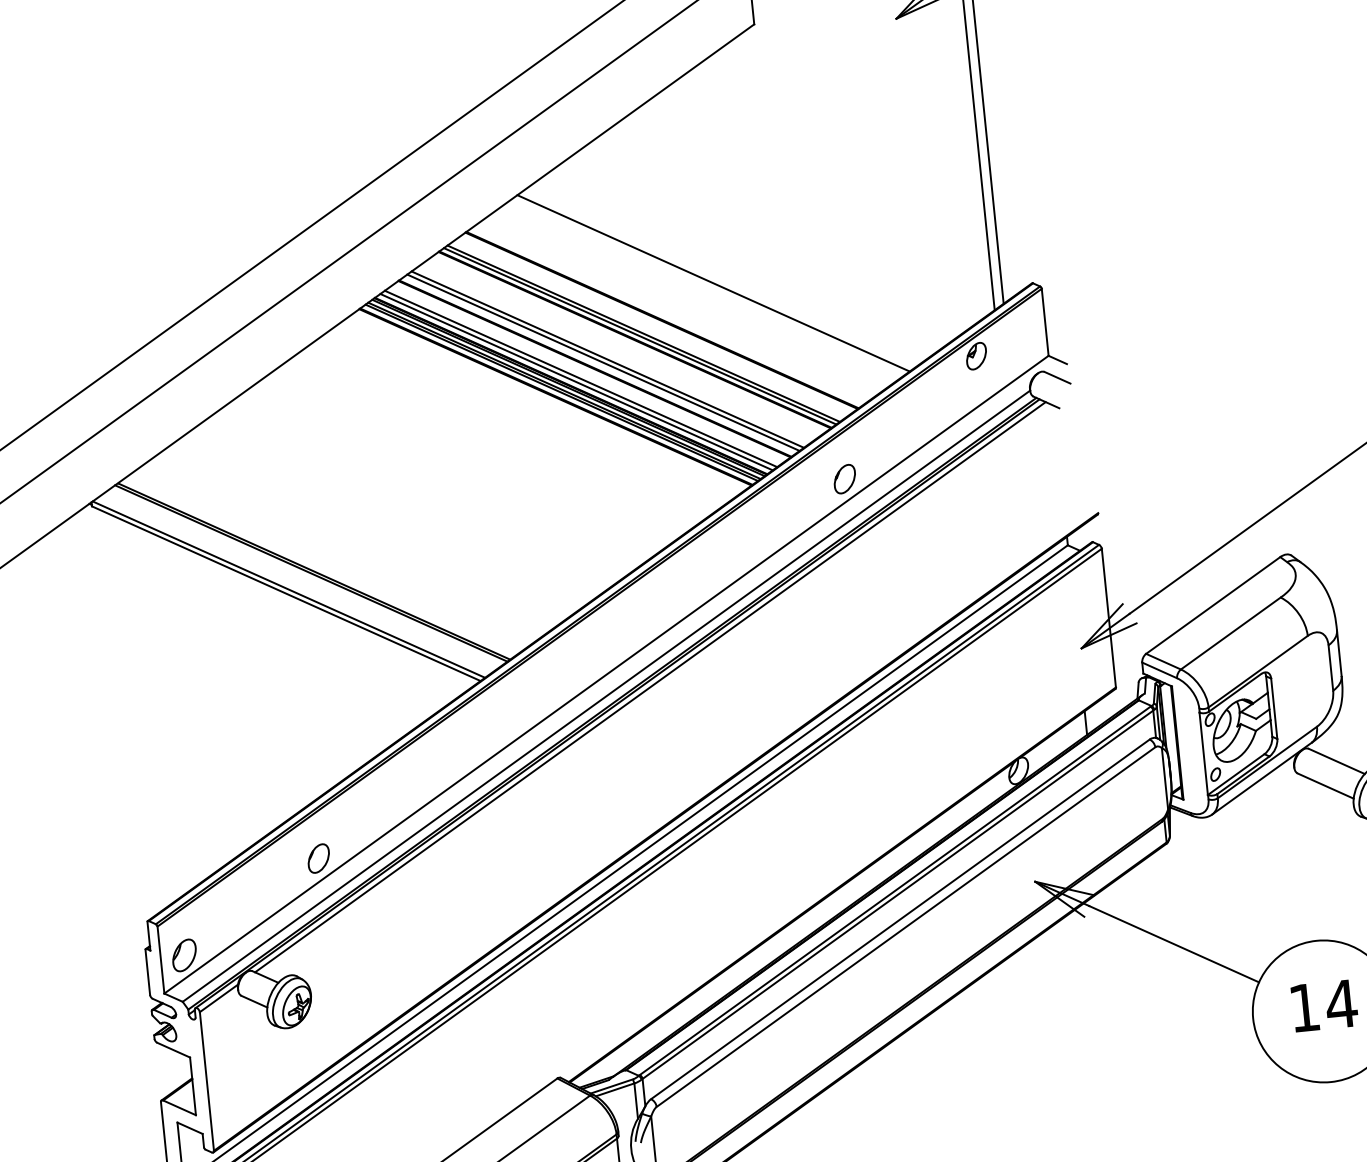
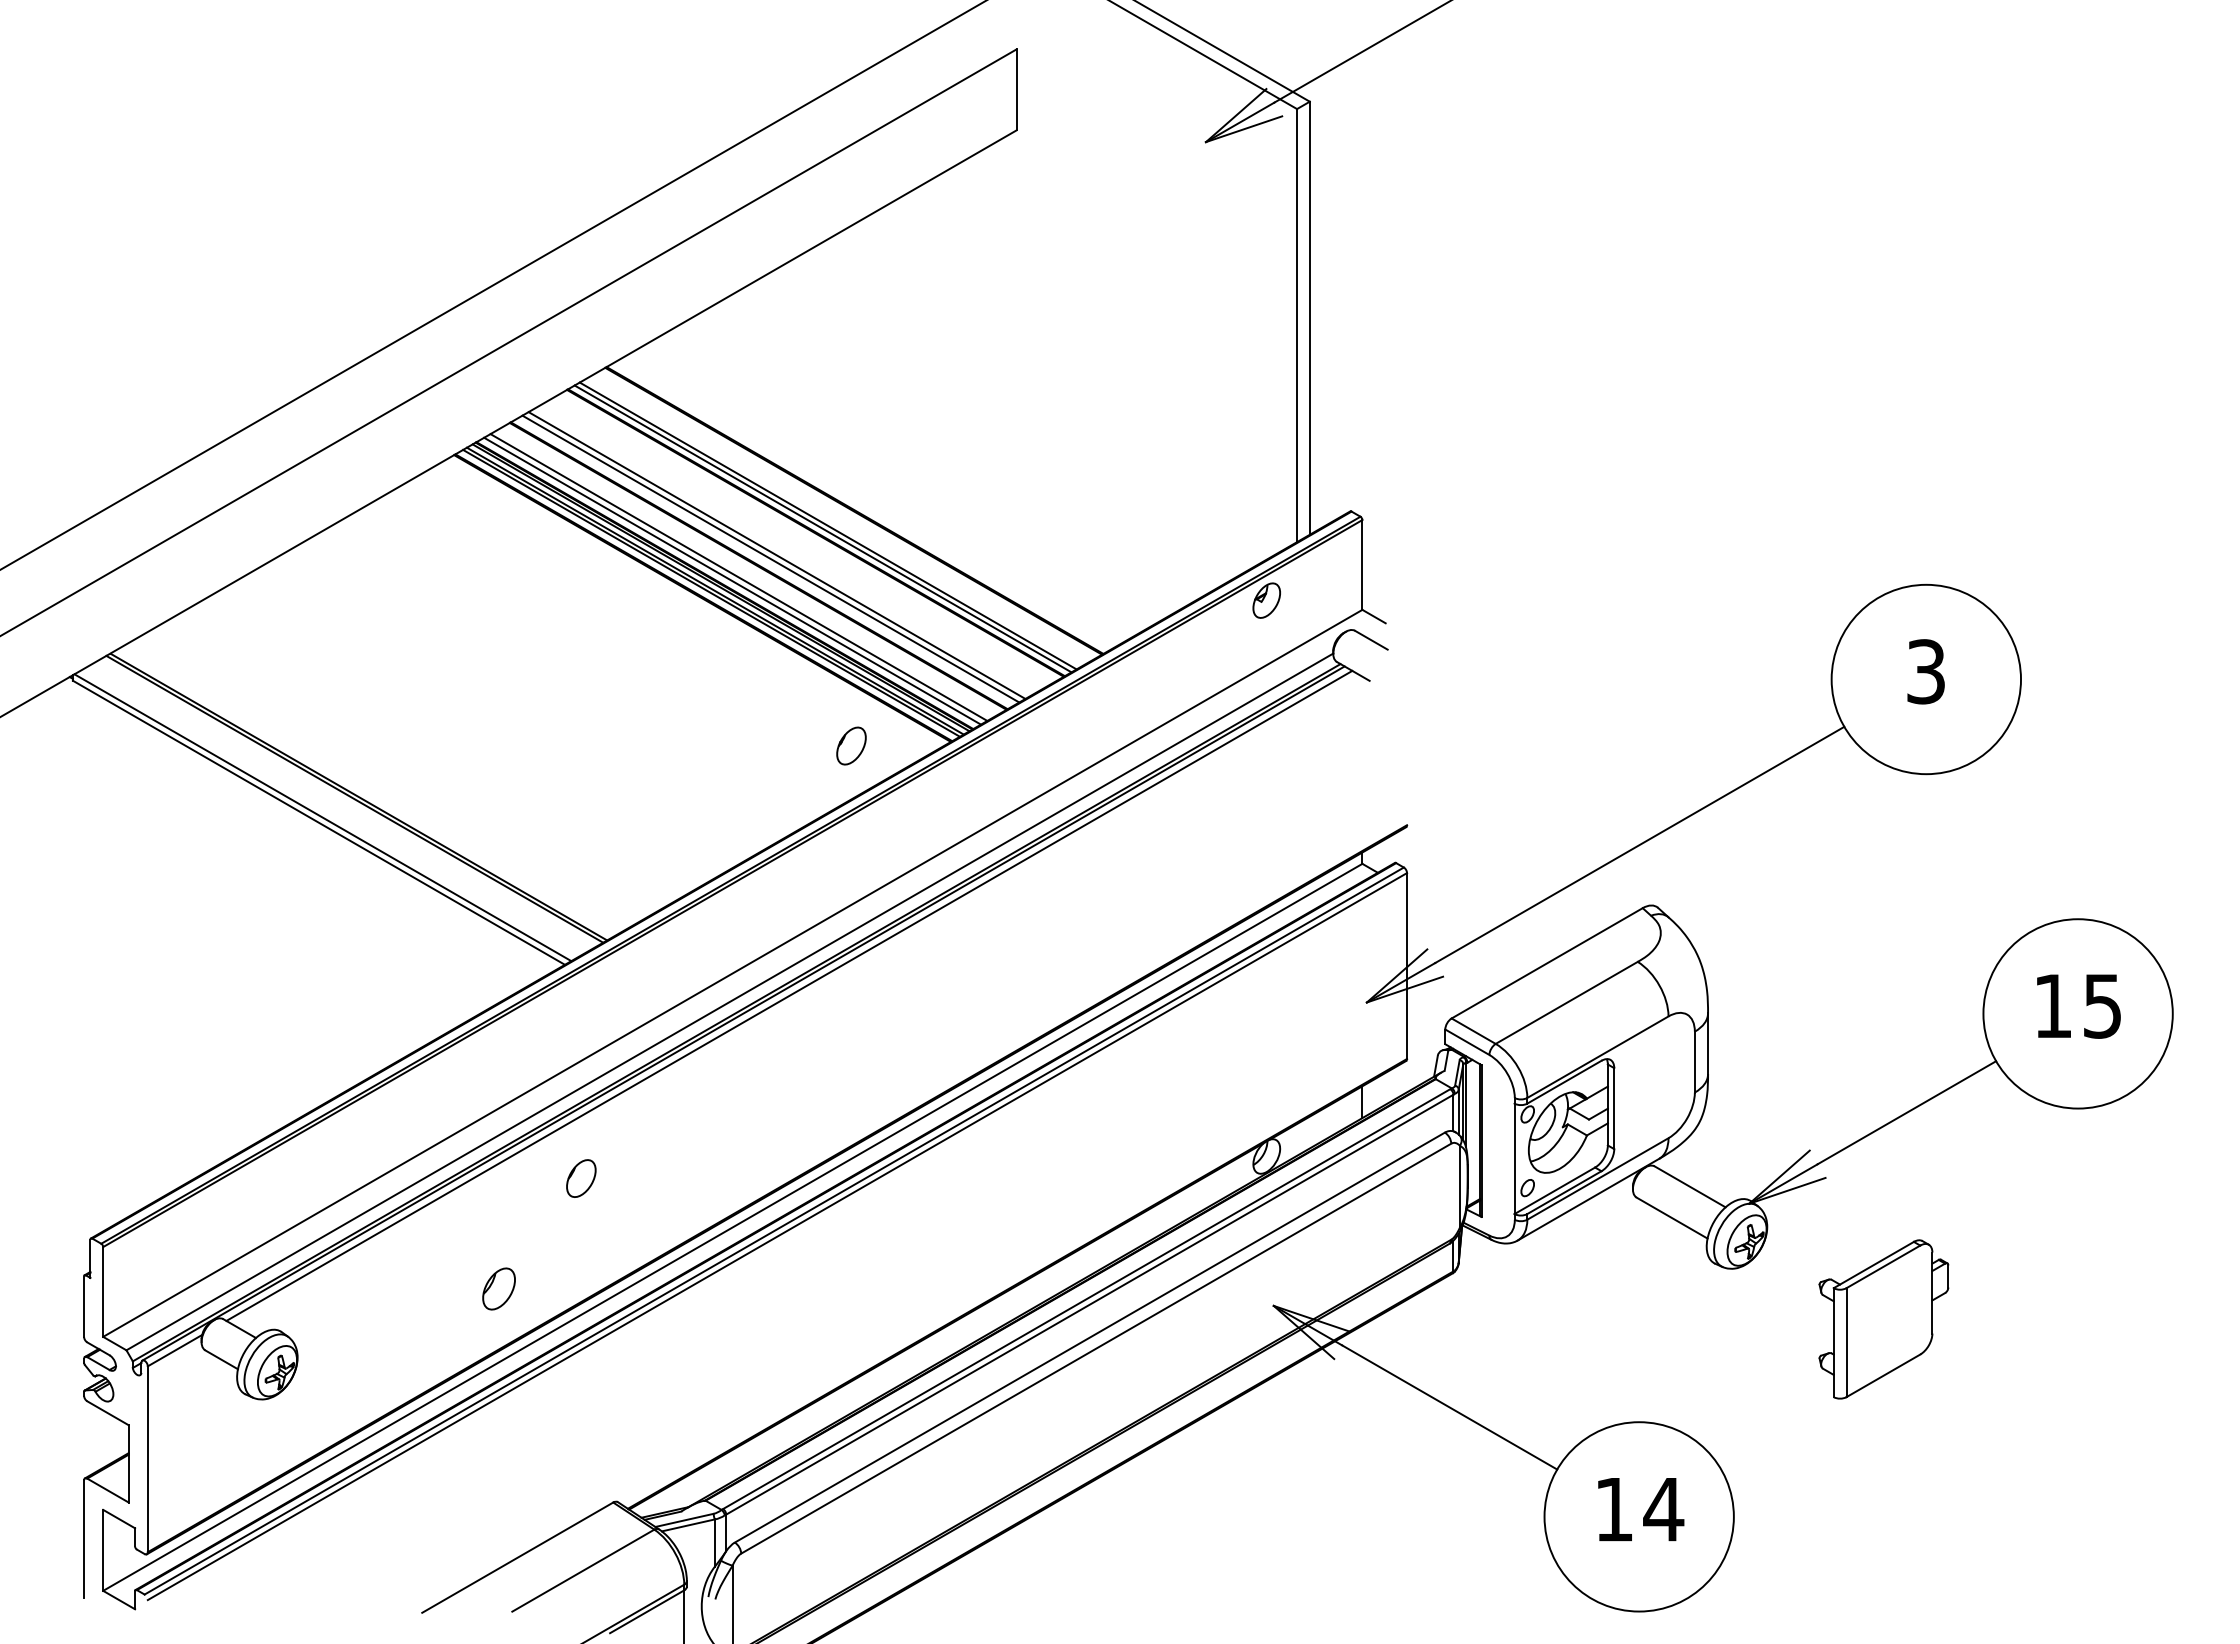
line: (713, 283) -> (927, 468), removed
part: (844, 478) -> (851, 745), moved
part: (318, 858) -> (581, 1178), moved
part: (184, 955) -> (498, 1288), moved

